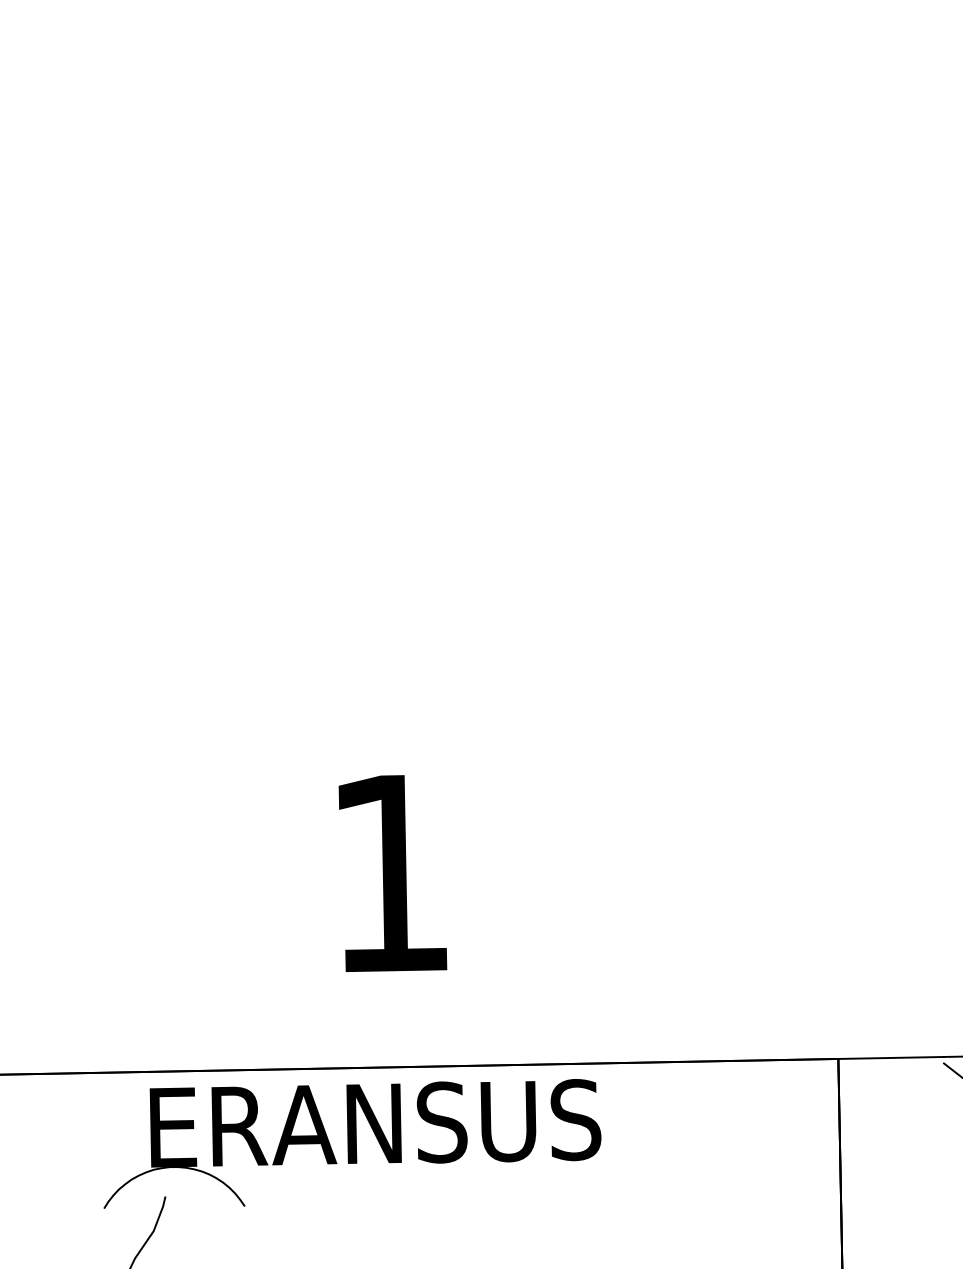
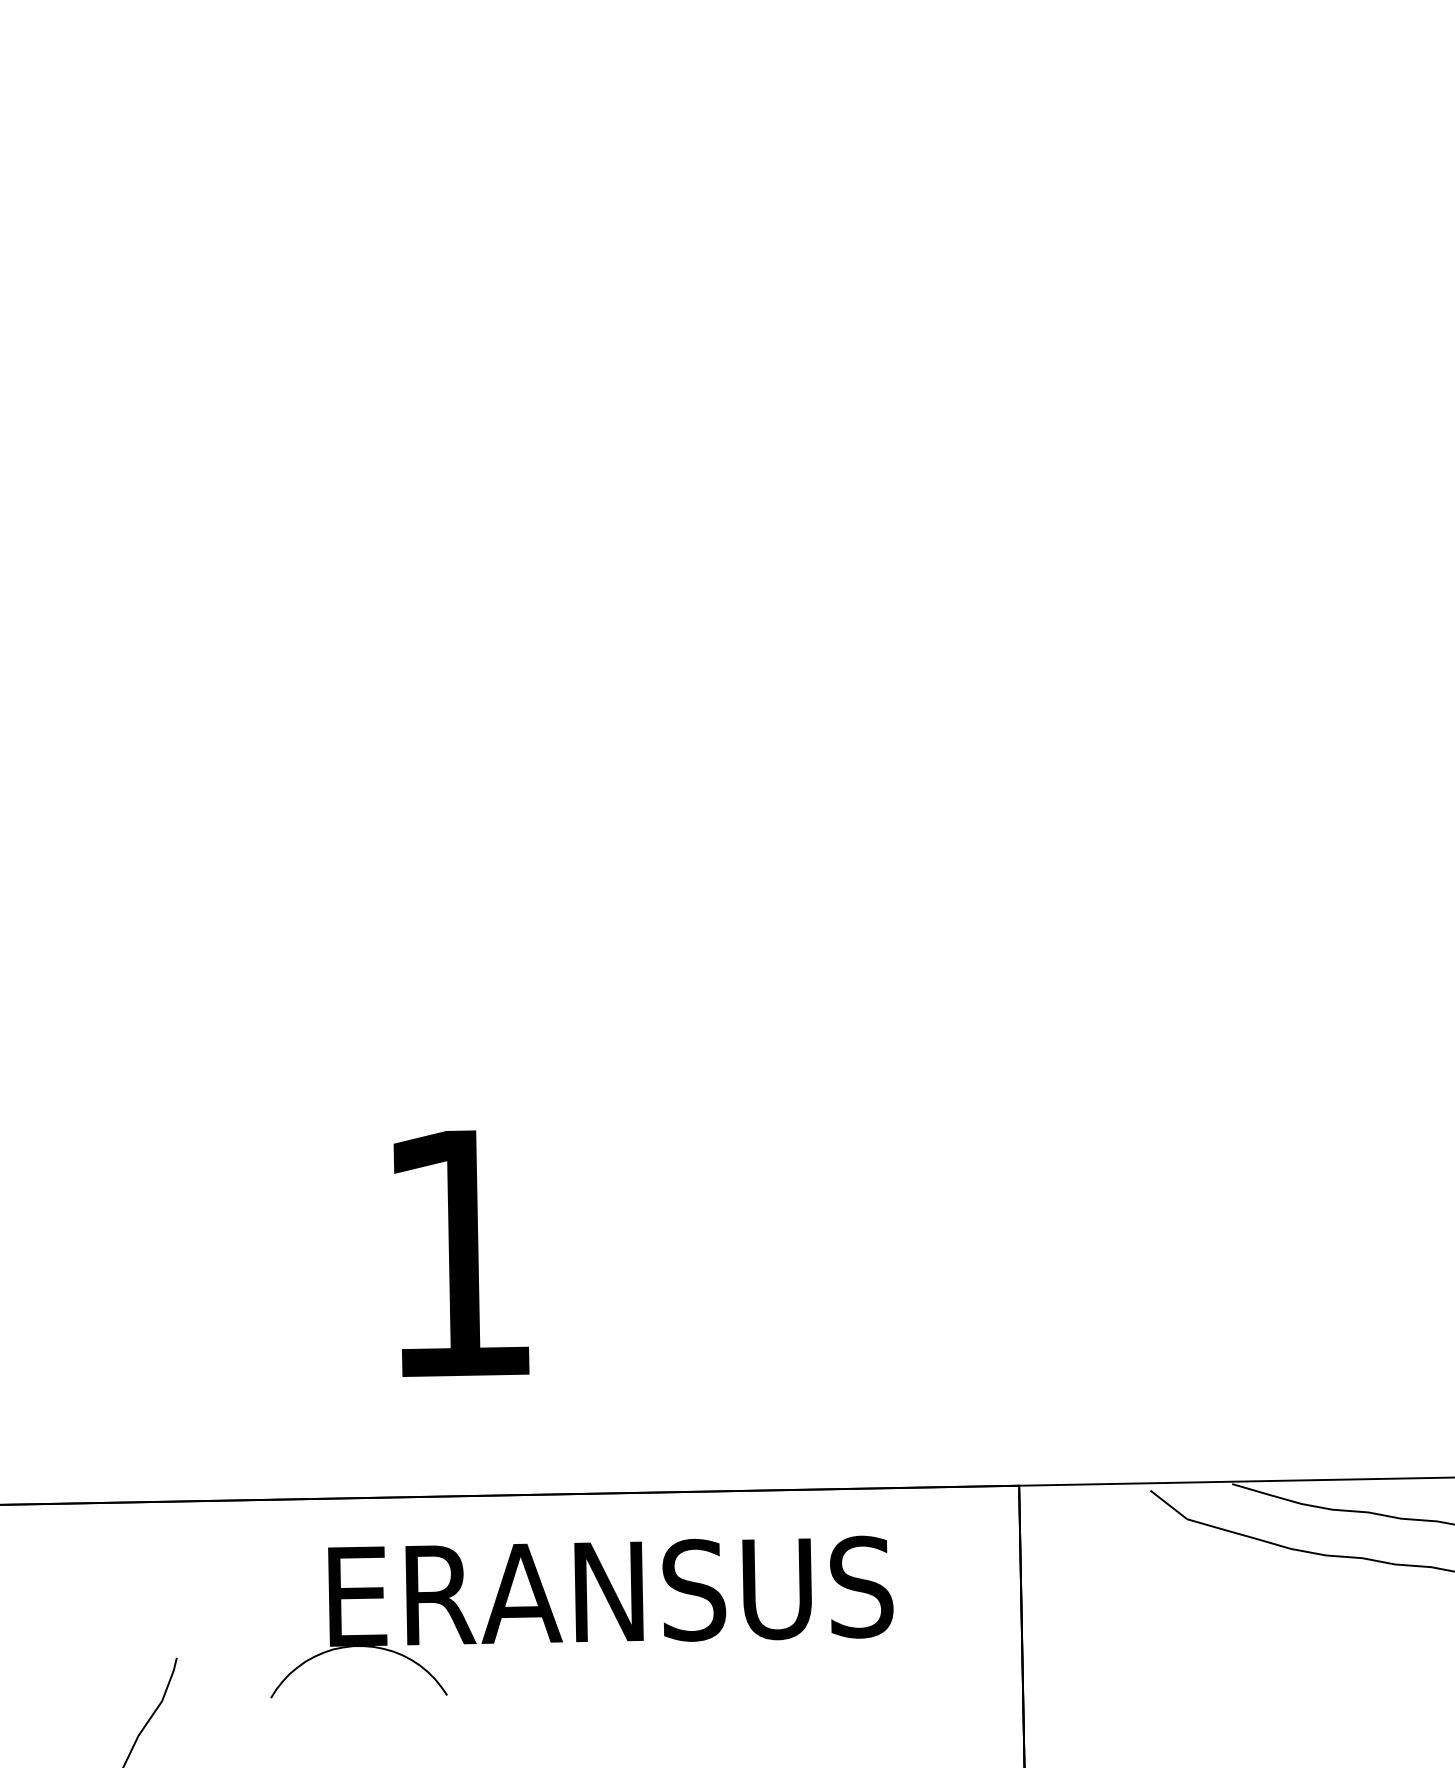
part: (352, 1143) -> (581, 1616), moved

